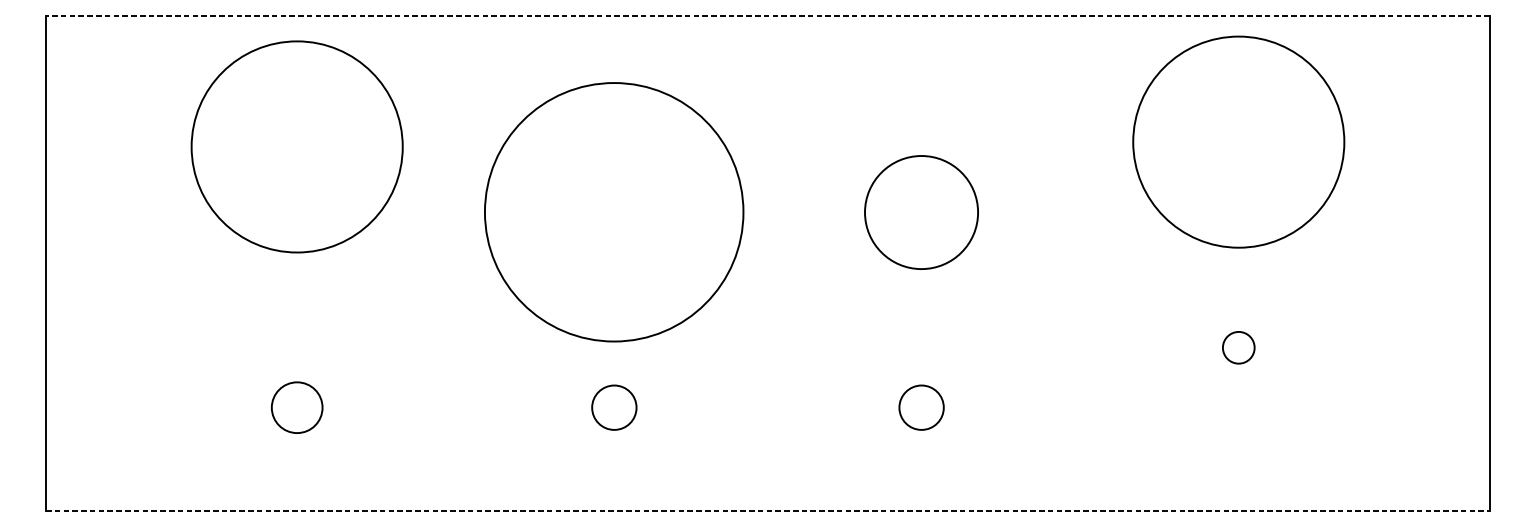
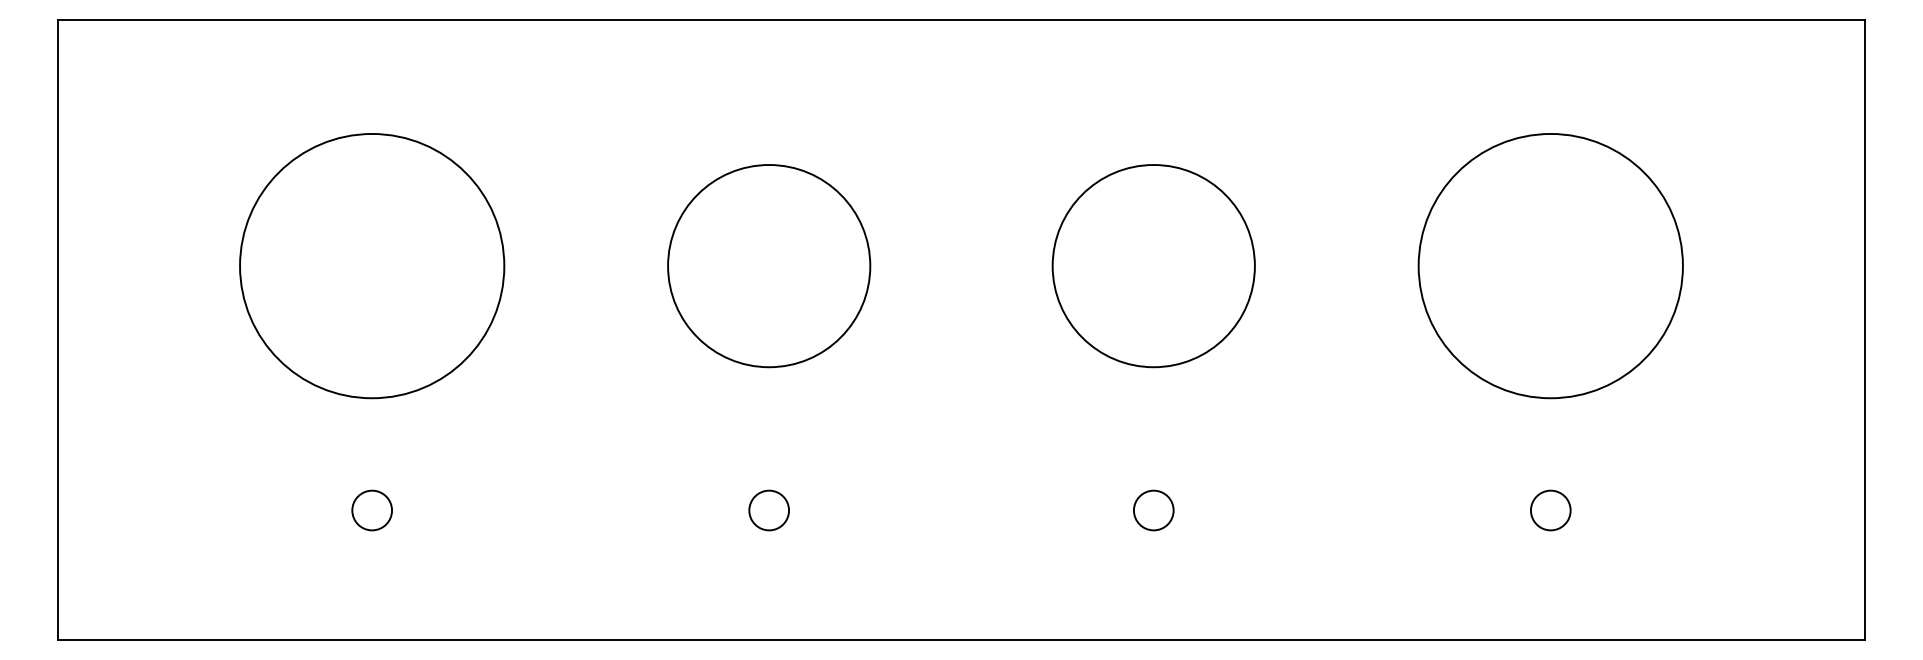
line: (768, 15) -> (961, 19), dashed -> solid
circle: (1238, 142) -> (1550, 266), moved
circle: (297, 147) -> (372, 266), moved
circle: (614, 212) -> (769, 266), size x0.62
circle: (921, 212) -> (1153, 266), size x1.43
circle: (1238, 347) -> (1550, 510), moved
circle: (297, 407) -> (372, 510), size x0.62
circle: (614, 407) -> (769, 510), size x0.71
circle: (921, 407) -> (1153, 510), size x0.71
line: (768, 511) -> (961, 640), dashed -> solid

